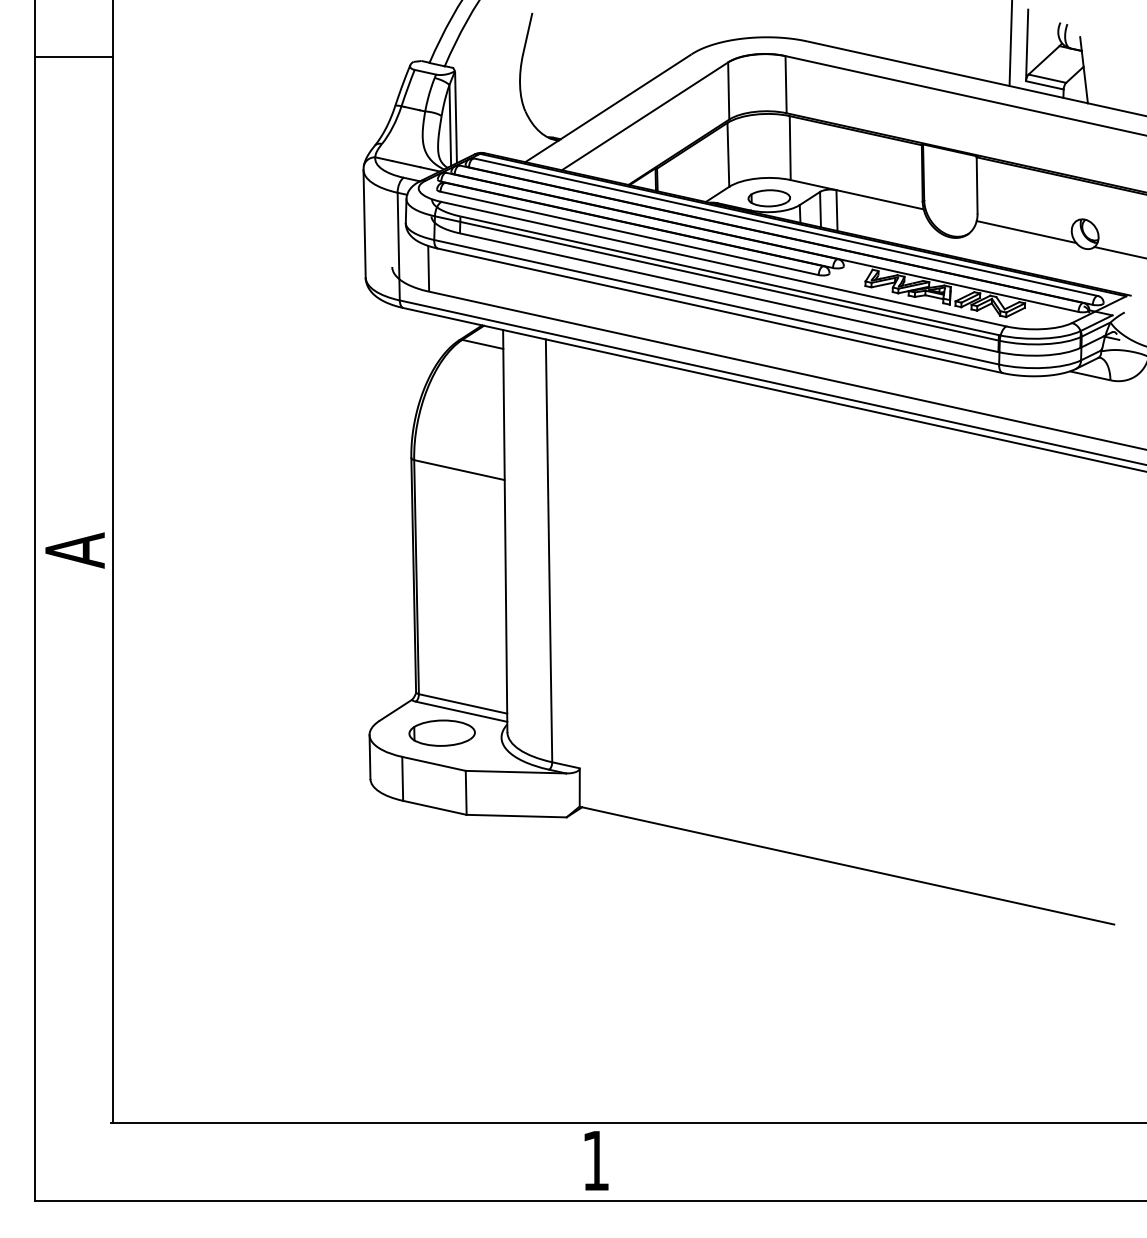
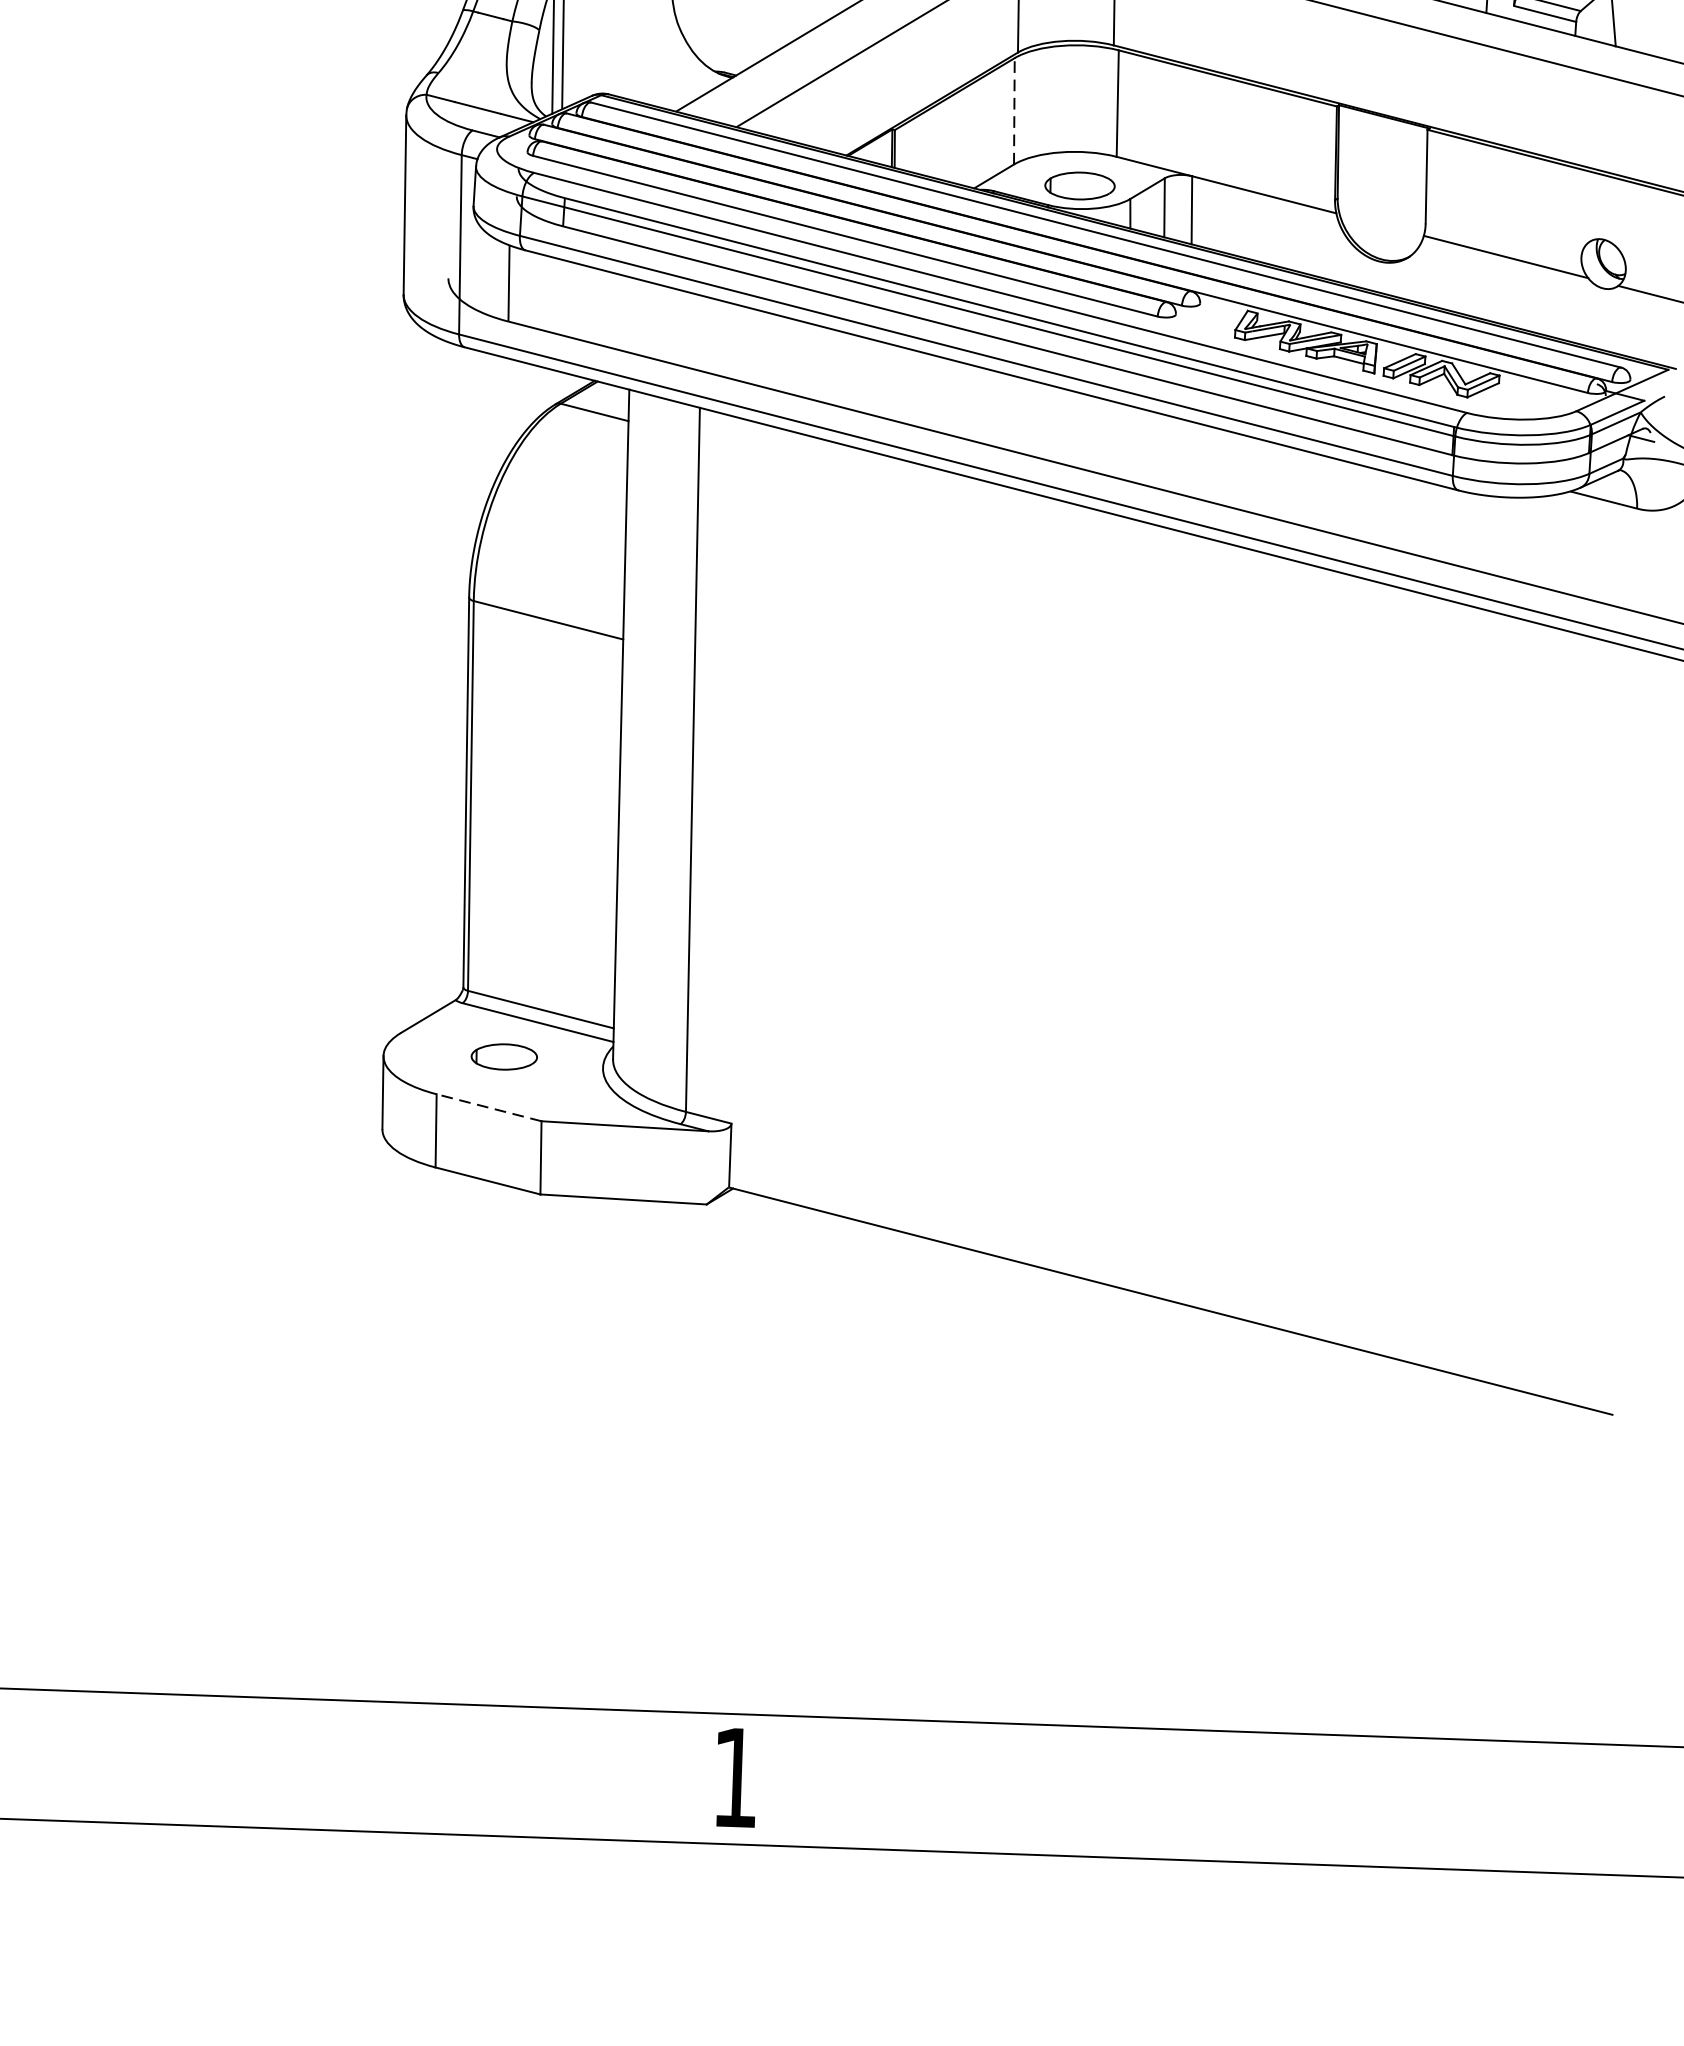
line: (728, 154) -> (1014, 110), solid -> dashed
part: (441, 732) -> (503, 1055), size x0.6
line: (434, 763) -> (489, 1107), solid -> dashed

